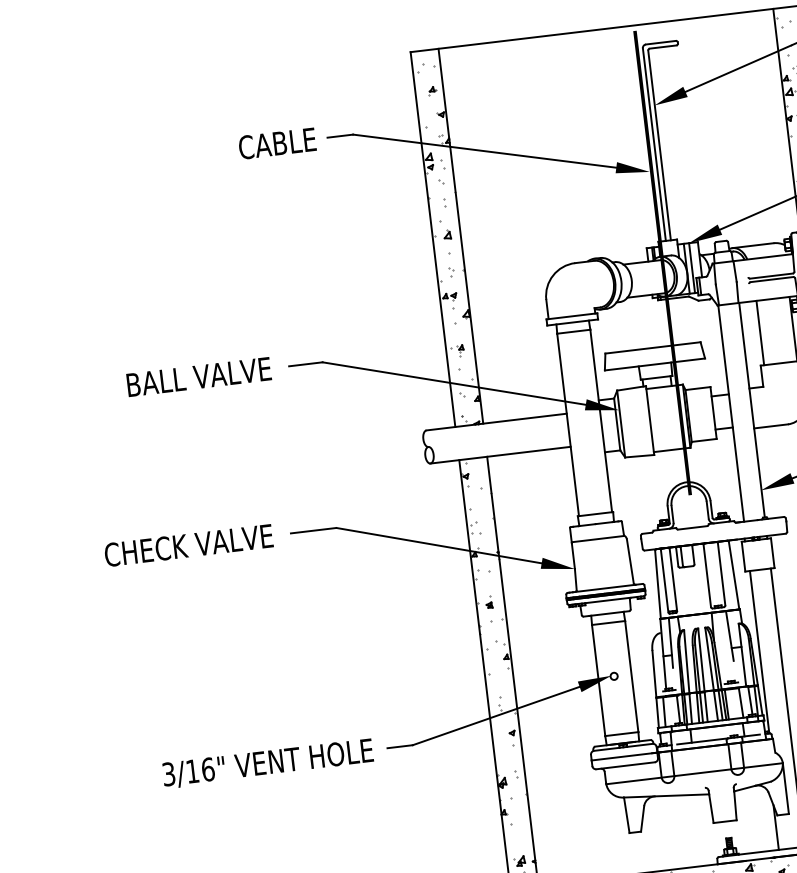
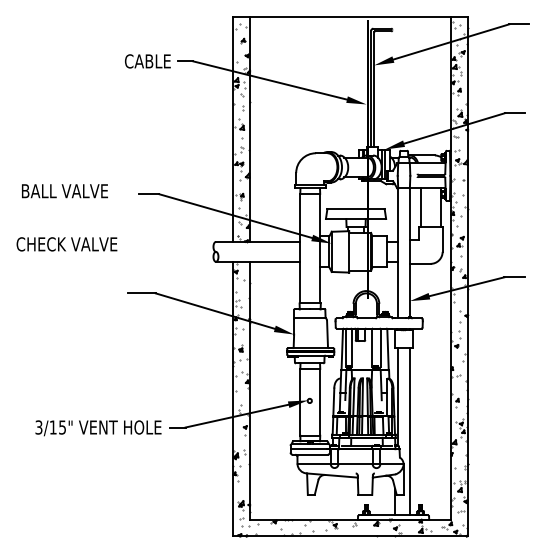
text: (198, 377) -> (64, 191), moved
text: (188, 545) -> (66, 244), moved
text: (208, 769) -> (62, 427), 3/16" -> 3/15"

